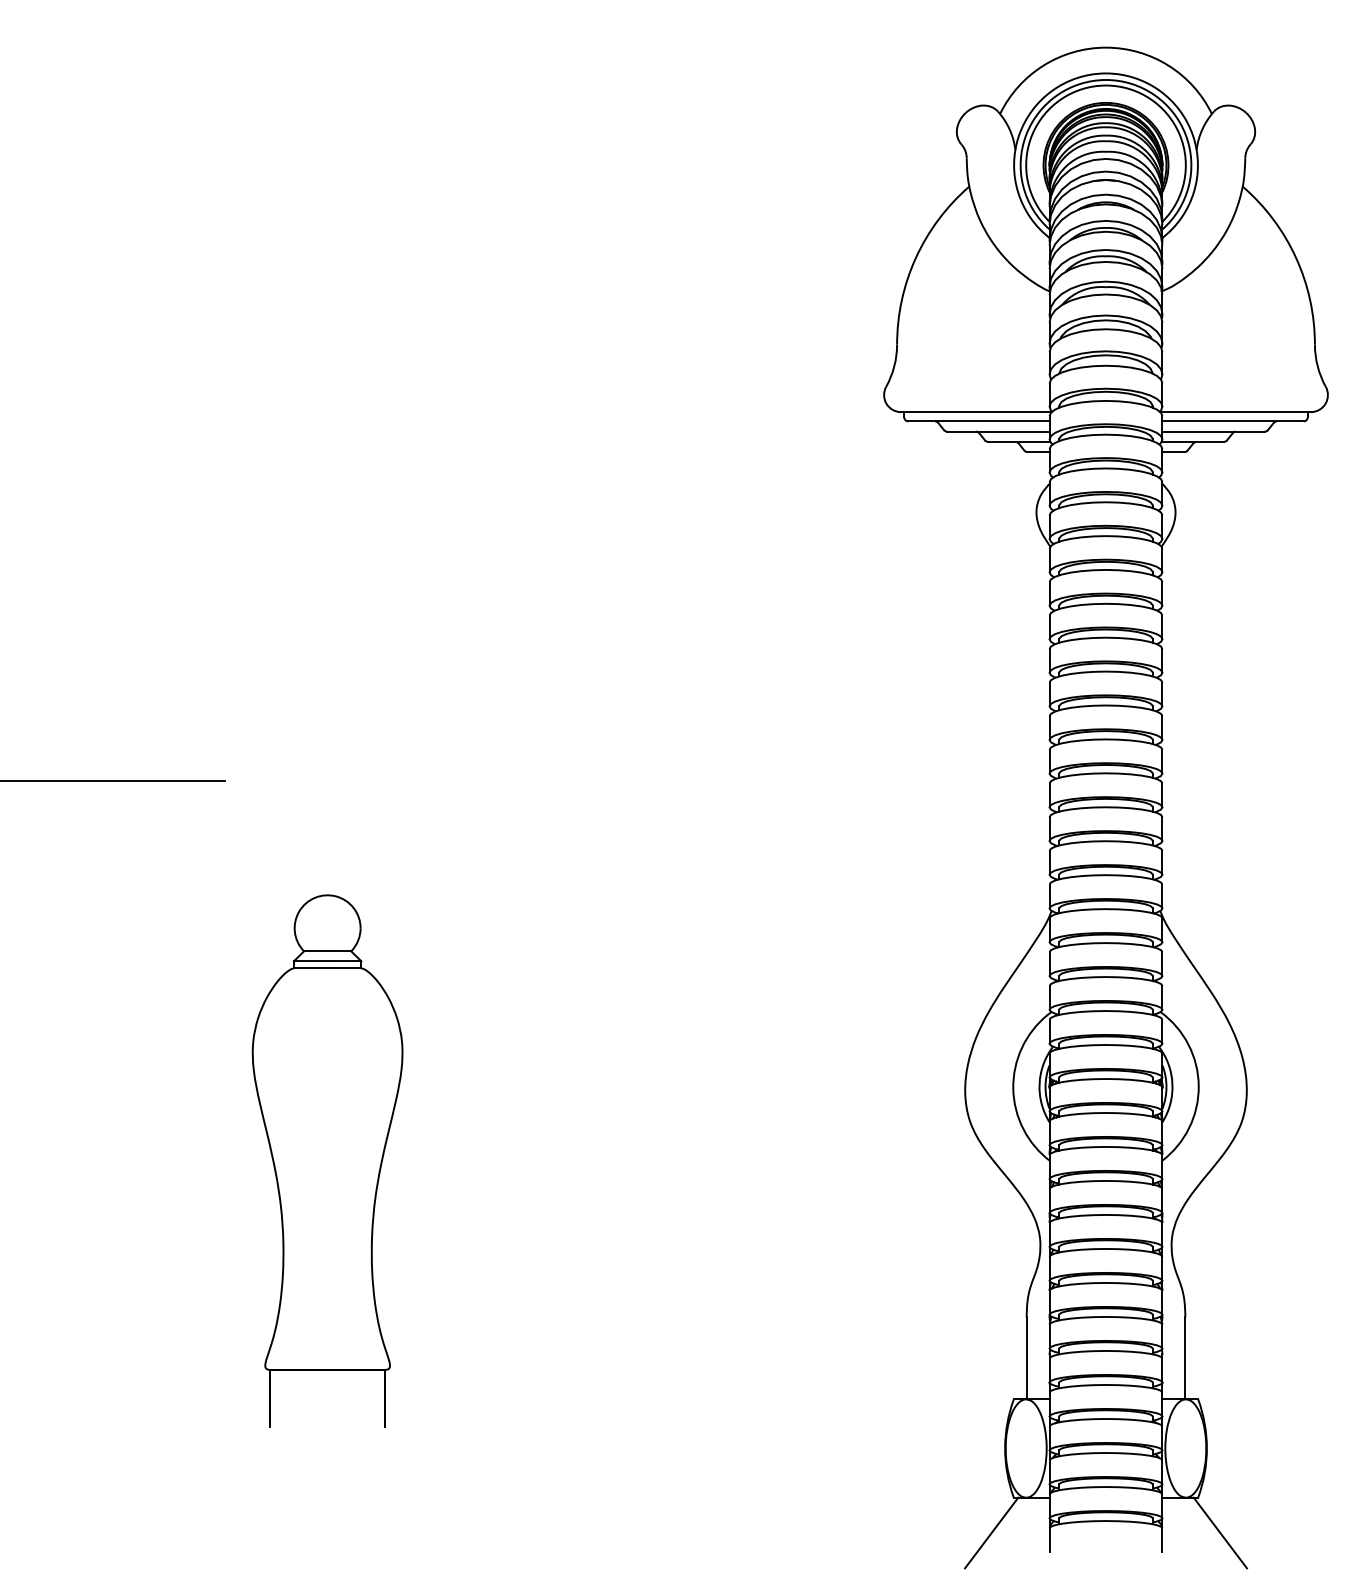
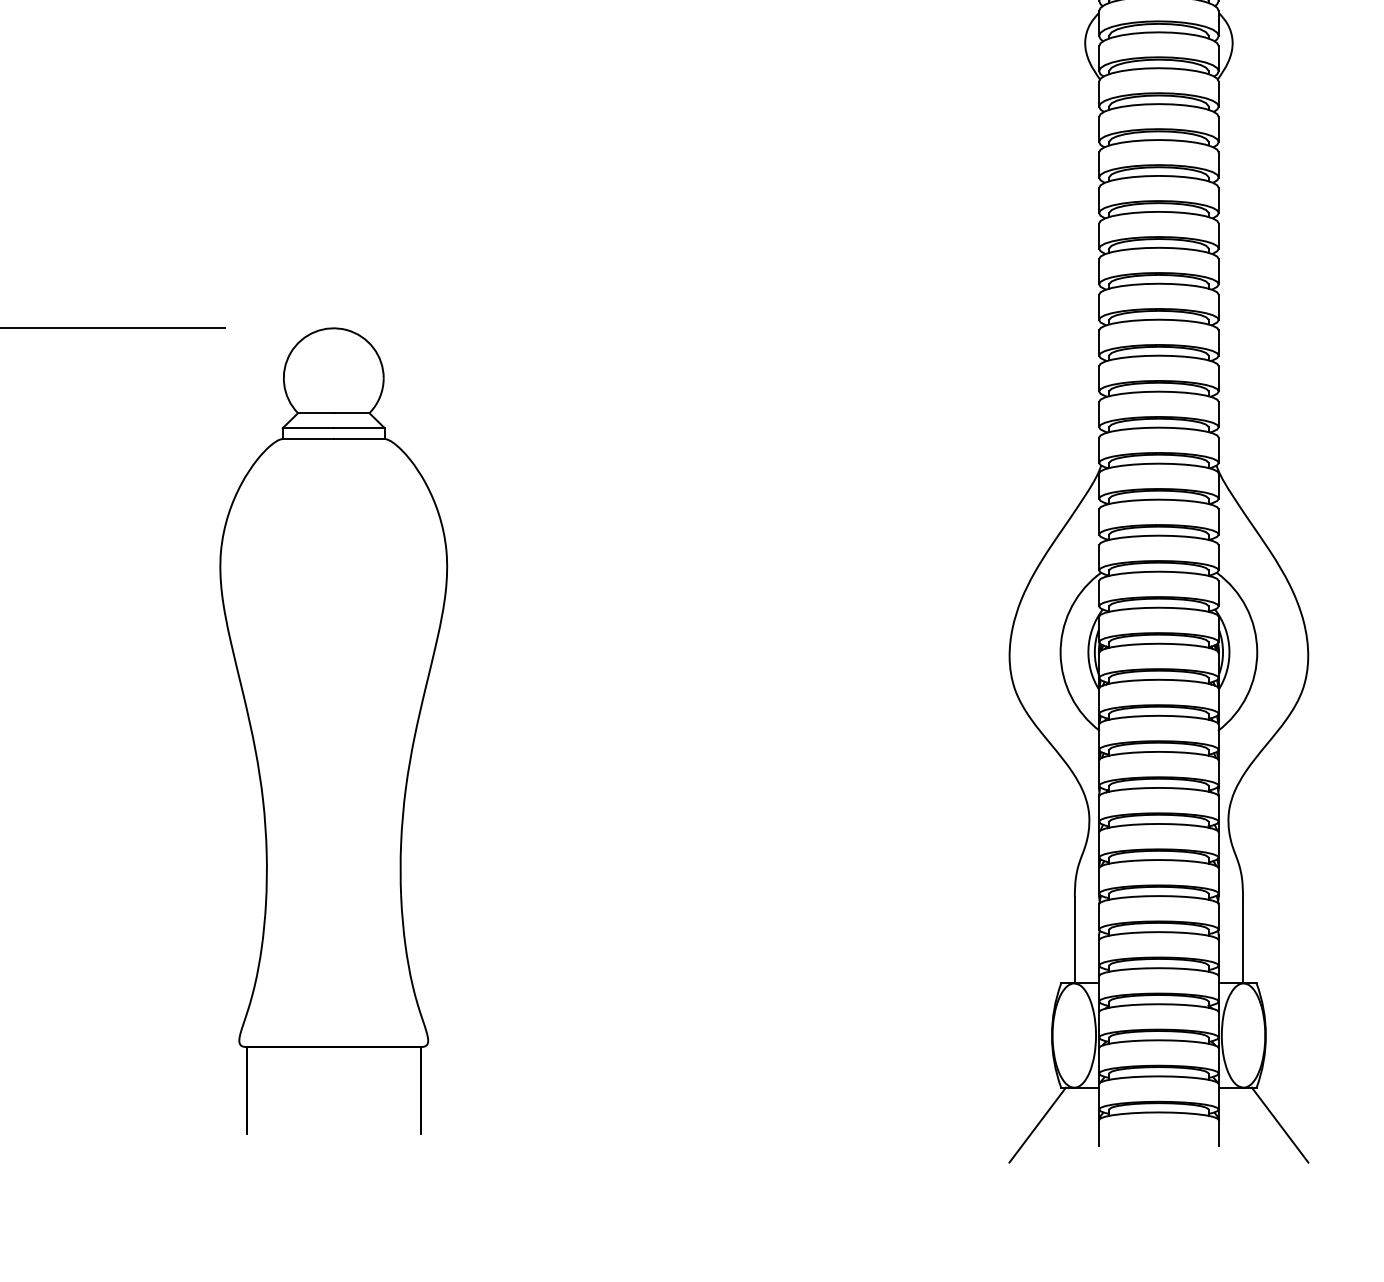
part: (327, 1160) -> (333, 730), size x1.43

